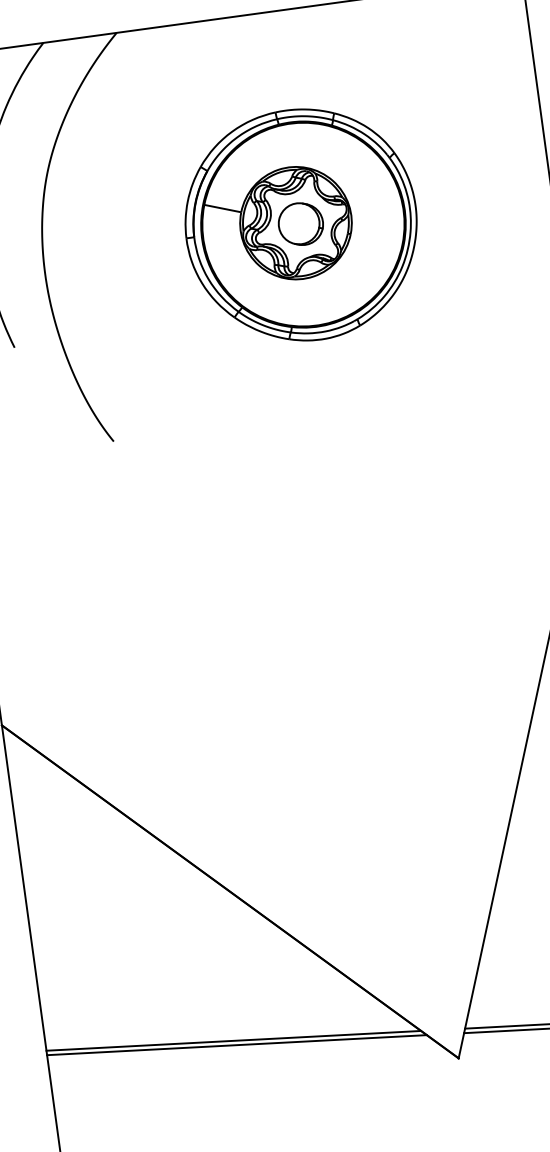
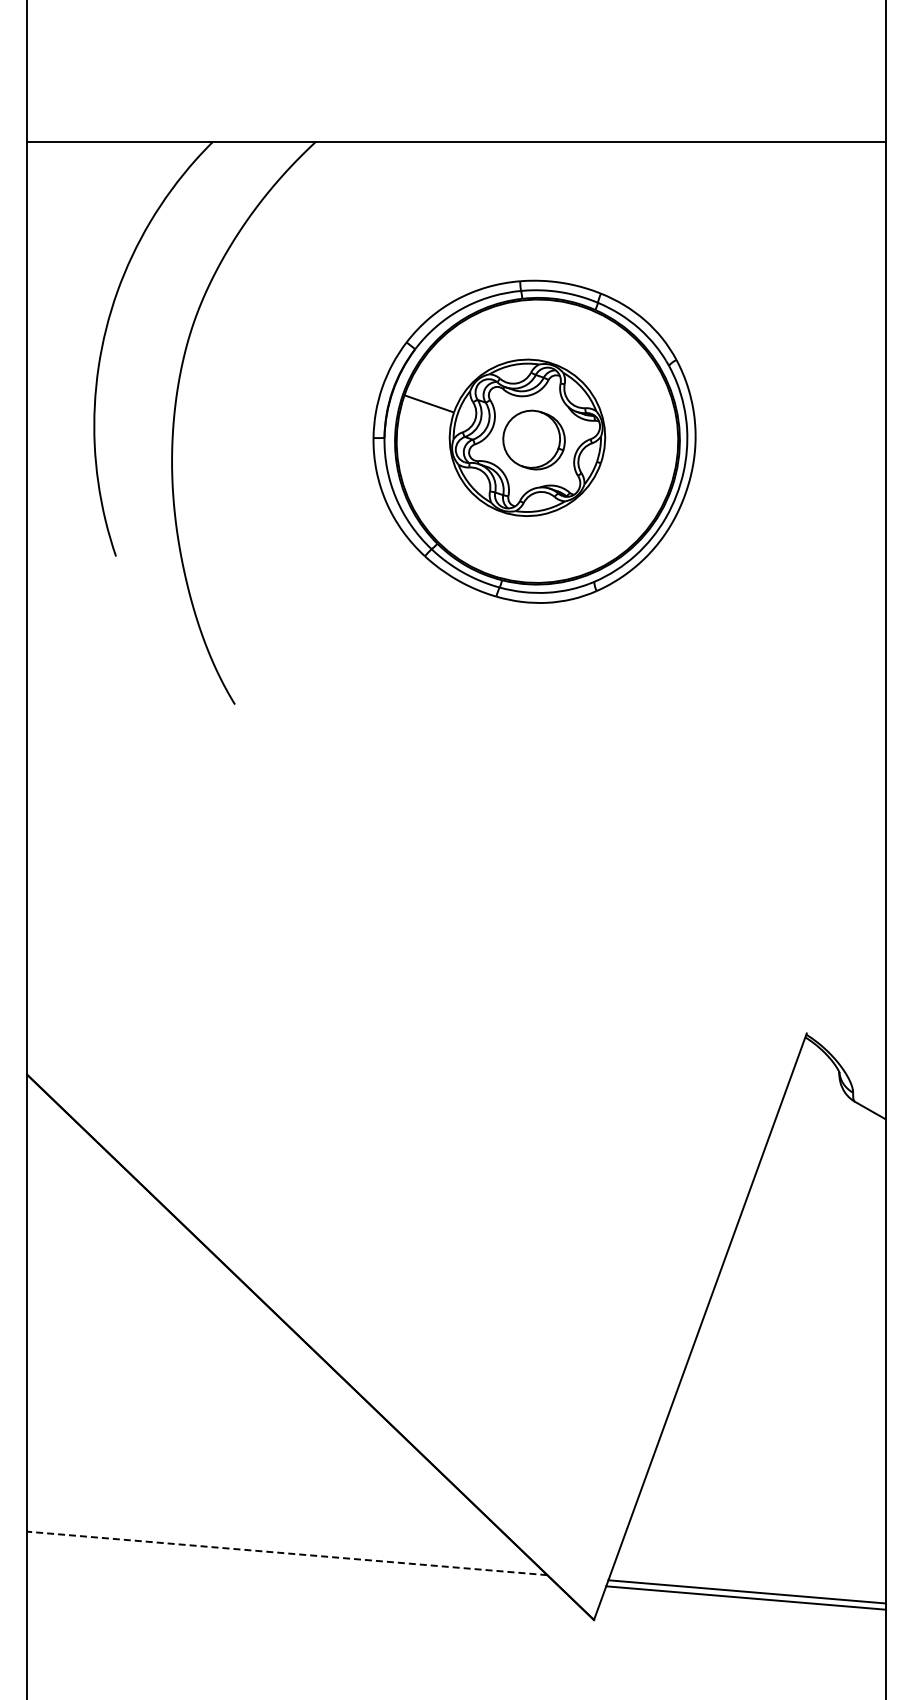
line: (233, 1040) -> (287, 1553), solid -> dashed
line: (236, 1044) -> (290, 1559), removed

